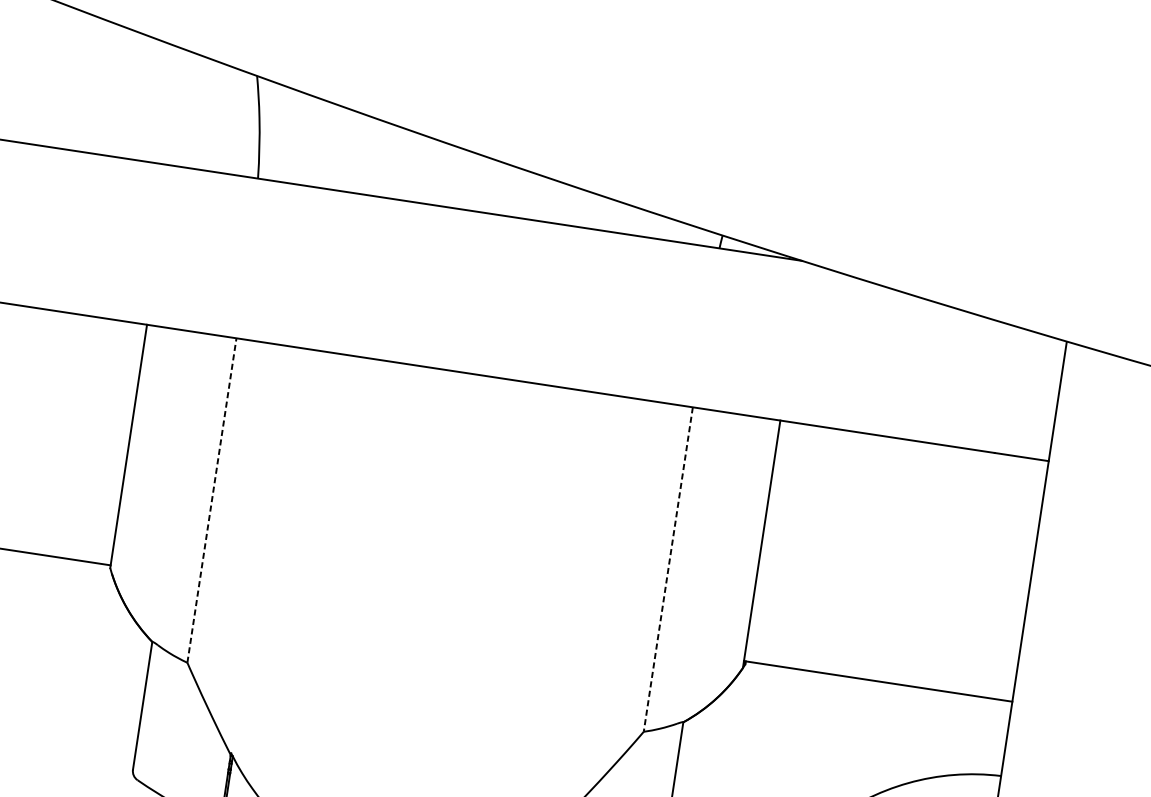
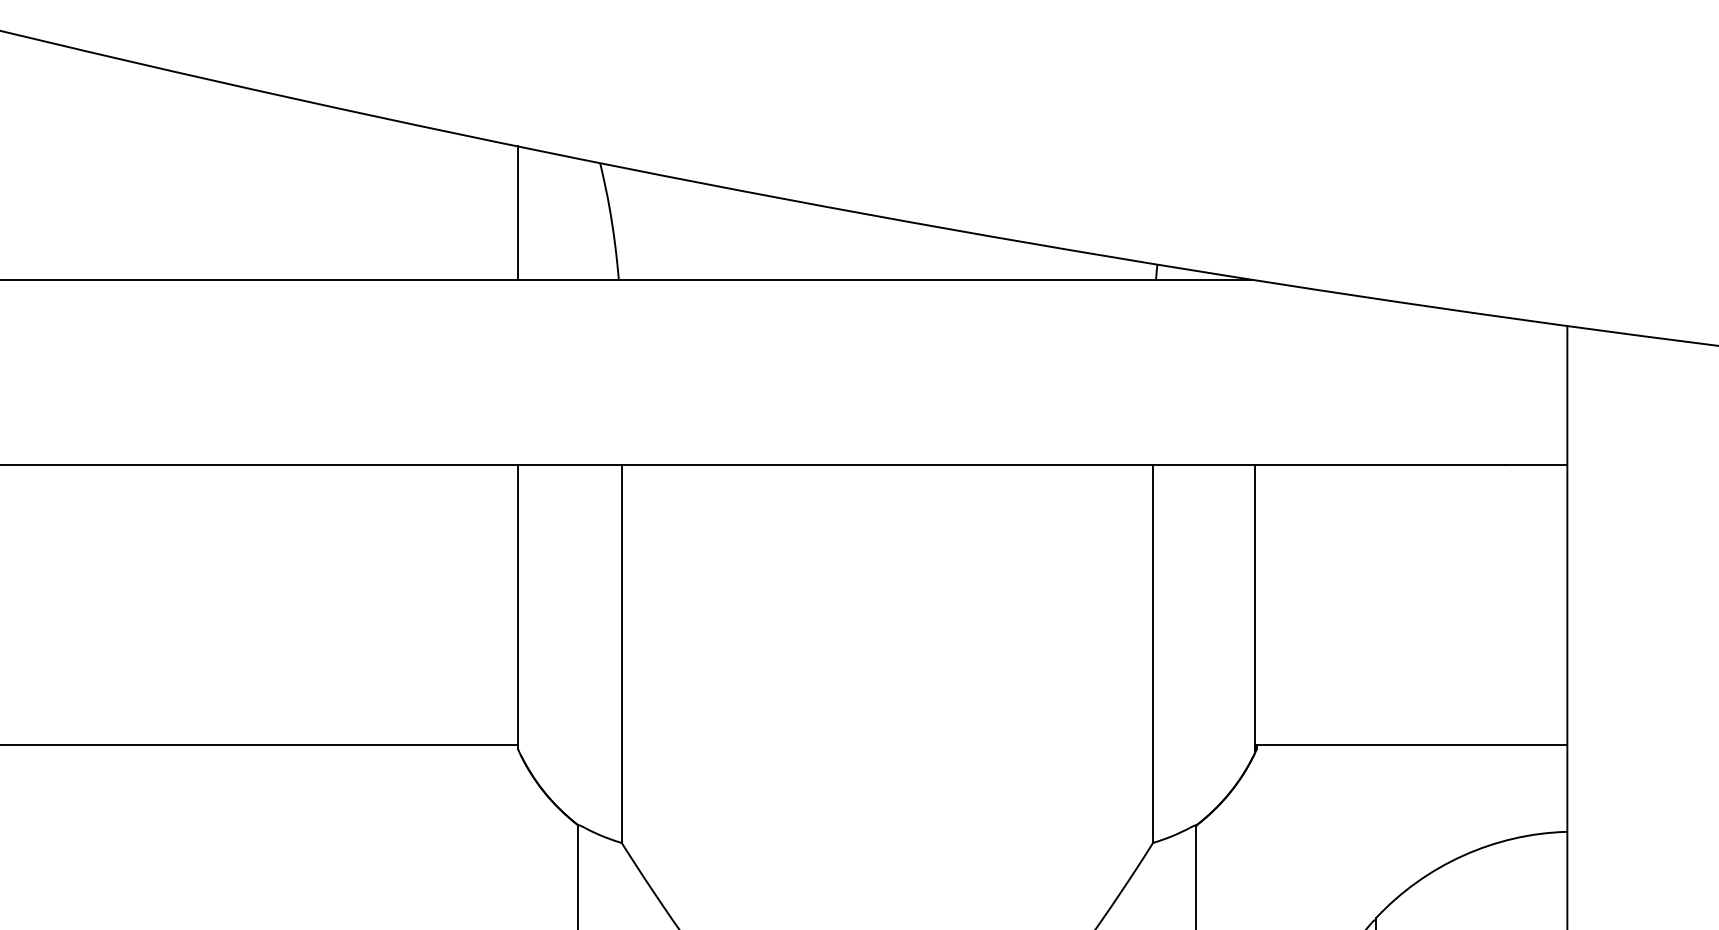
line: (179, 107) -> (517, 212), added
line: (211, 500) -> (621, 654), dashed -> solid
line: (668, 569) -> (1153, 654), dashed -> solid

